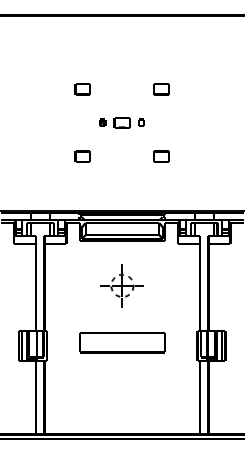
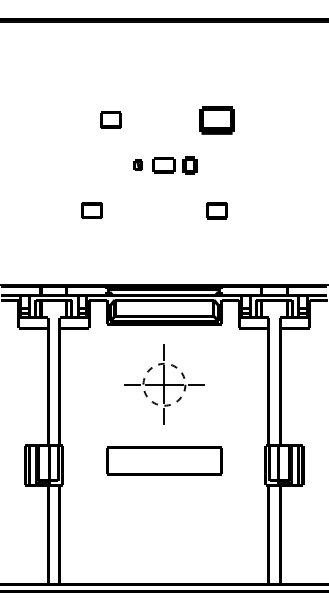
part: (161, 88) -> (216, 119), size x1.6
part: (141, 122) -> (189, 164), size x1.6
part: (82, 156) -> (91, 210), moved
part: (122, 285) -> (164, 384), size x1.4

